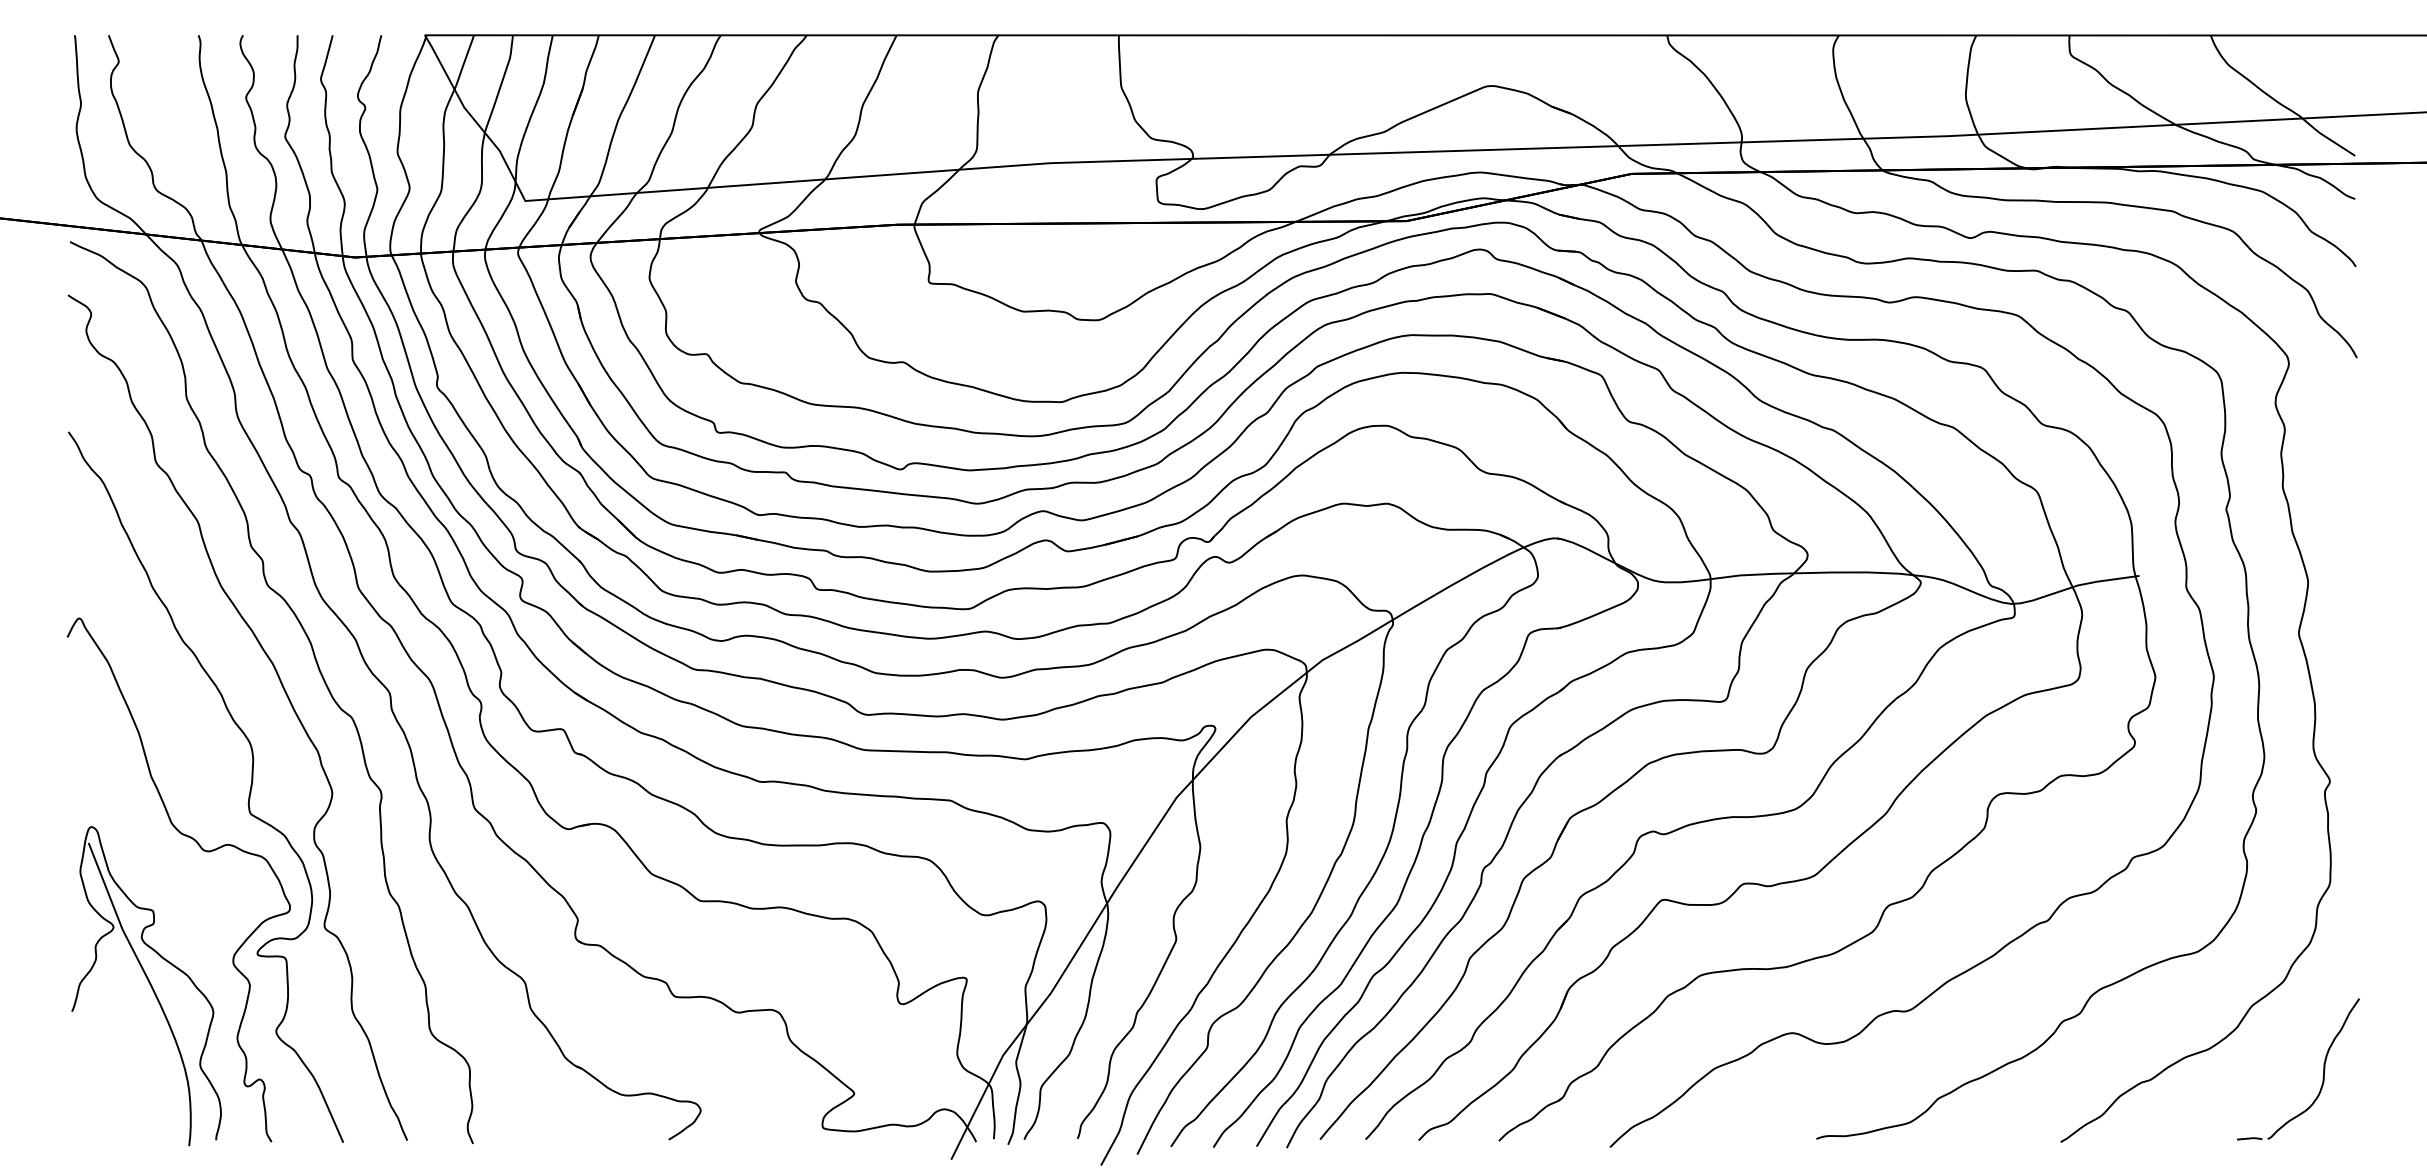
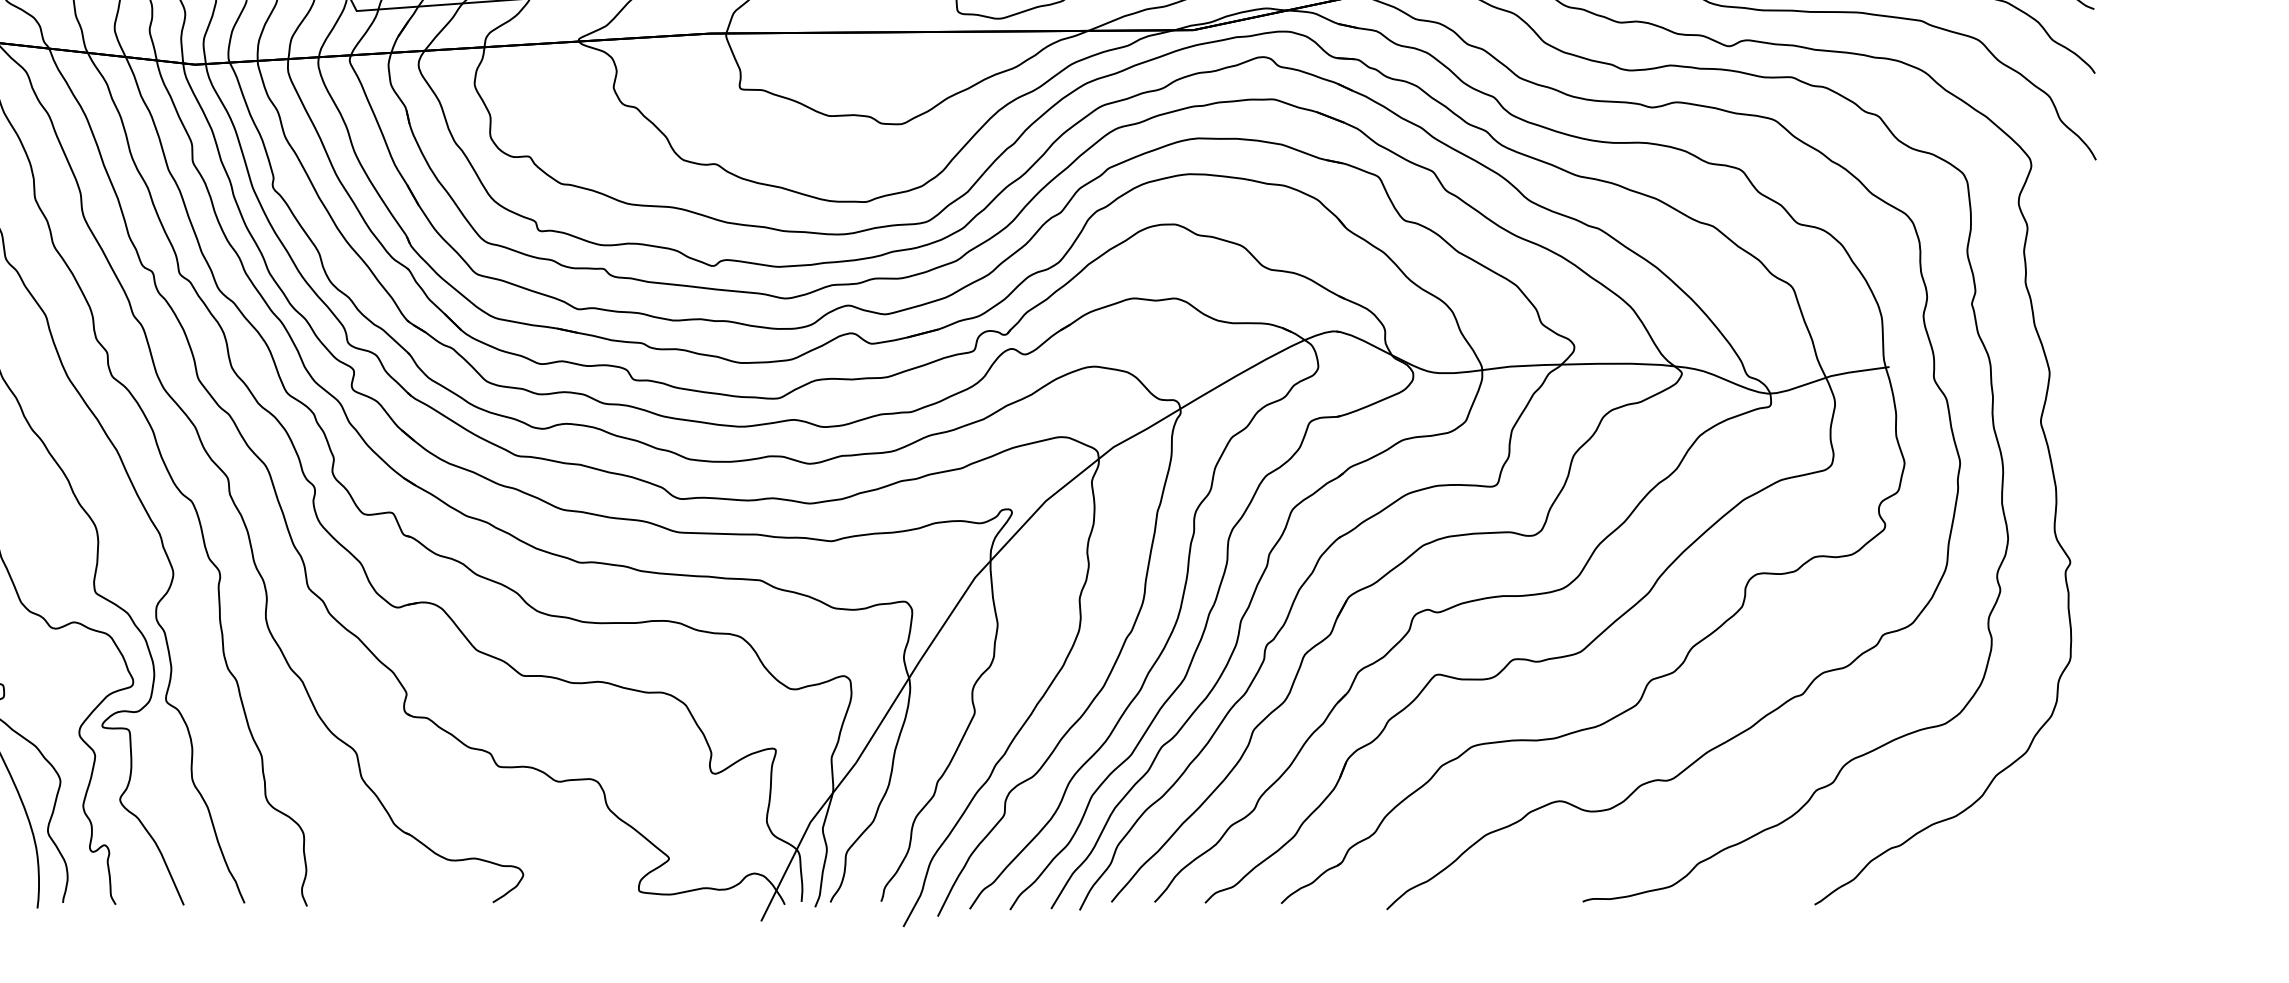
part: (2323, 1069) -> (2064, 835), removed

